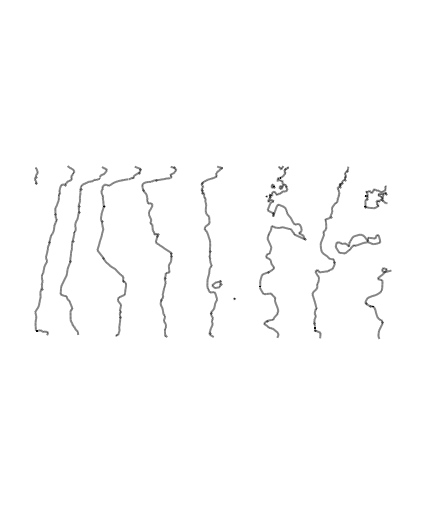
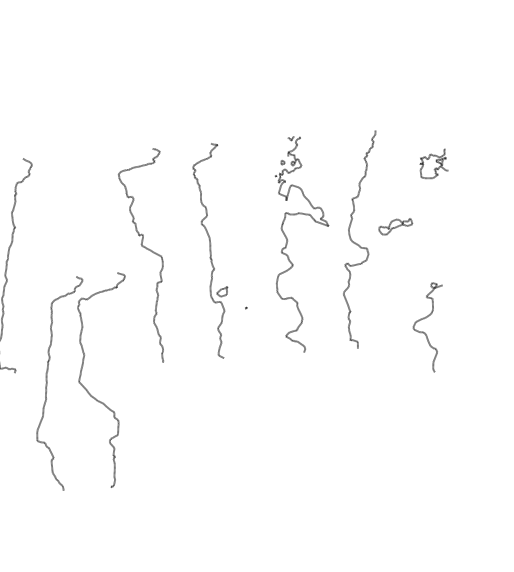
part: (375, 196) -> (432, 163), moved
part: (357, 244) -> (395, 227), size x0.6
part: (100, 251) -> (83, 383), moved
curve: (374, 306) -> (425, 332), moved

